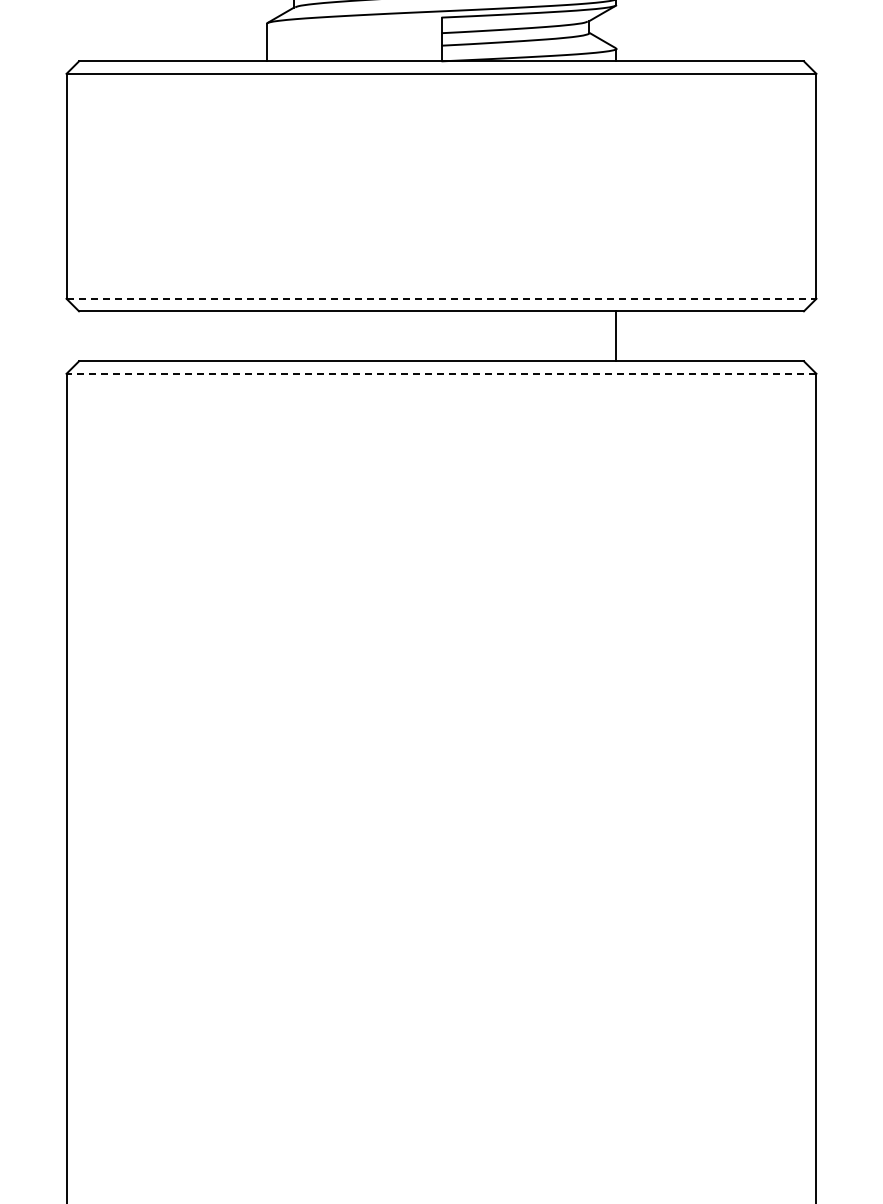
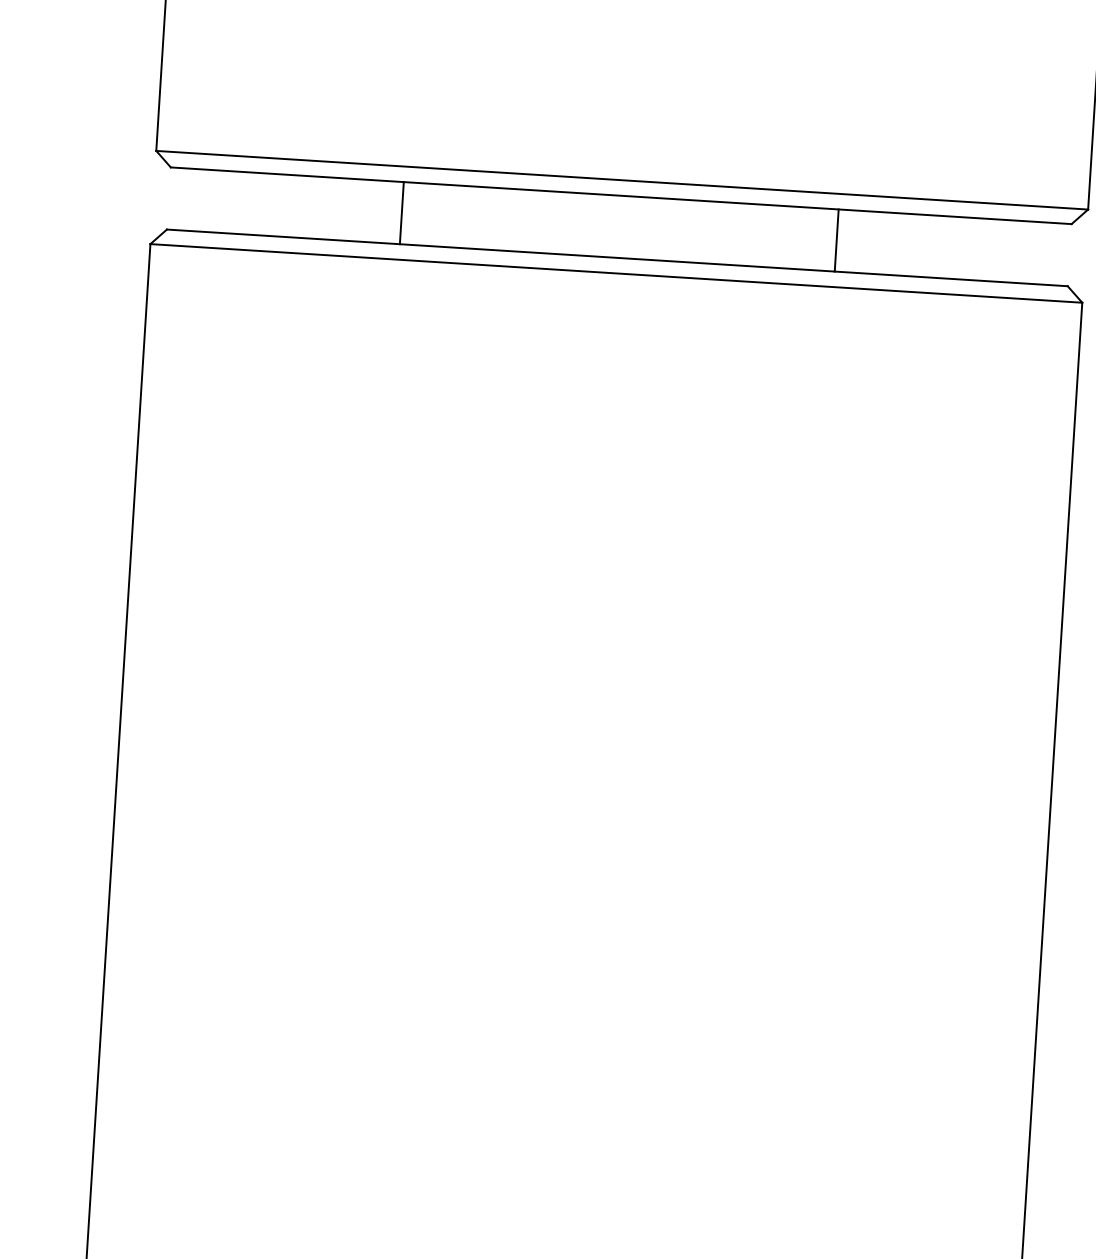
line: (441, 298) -> (622, 179), dashed -> solid
line: (266, 336) -> (401, 213), added
line: (441, 373) -> (616, 273), dashed -> solid

